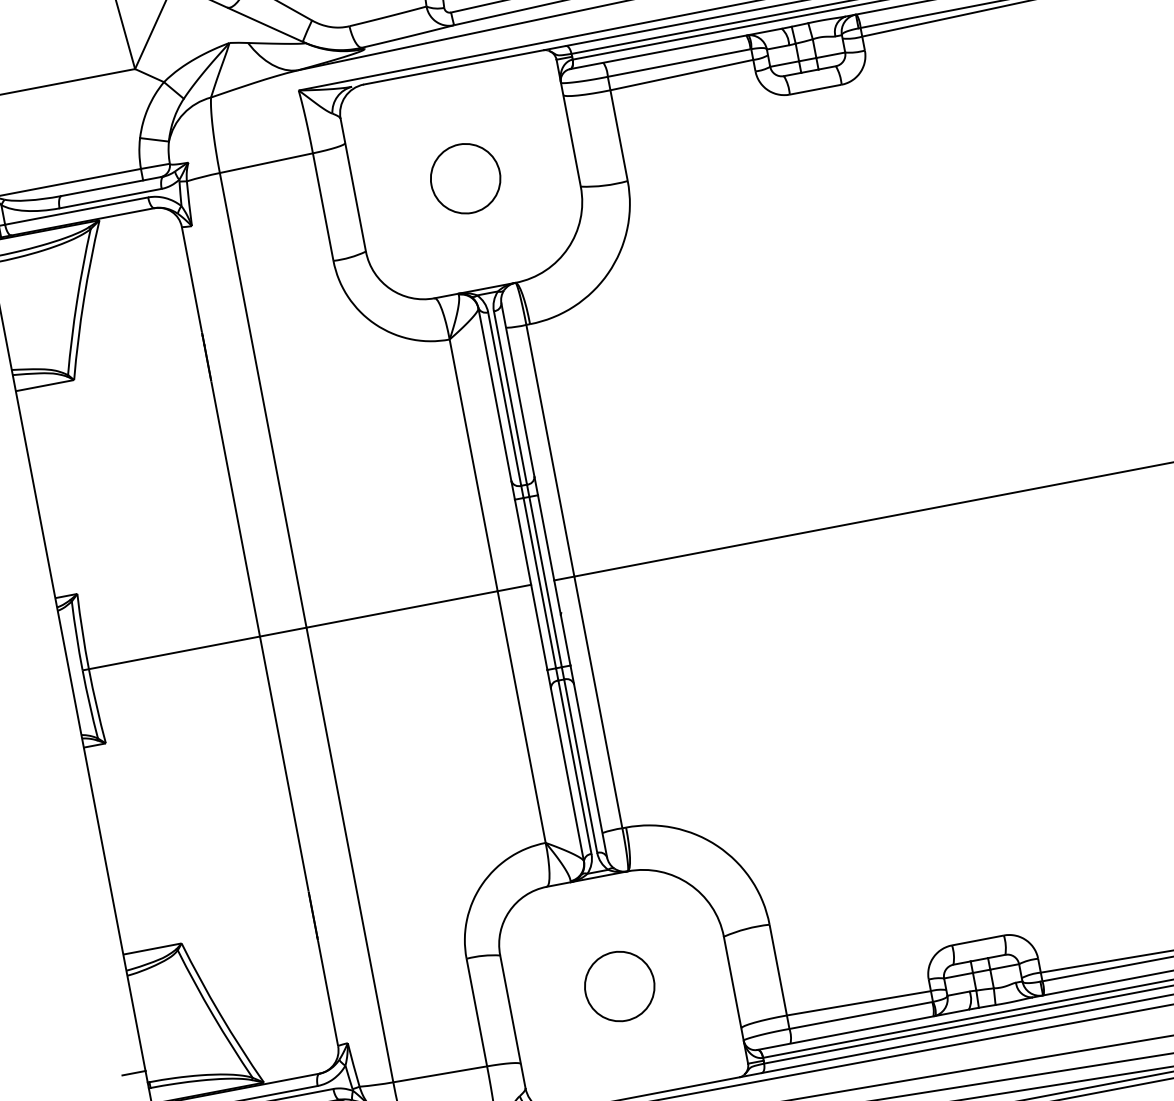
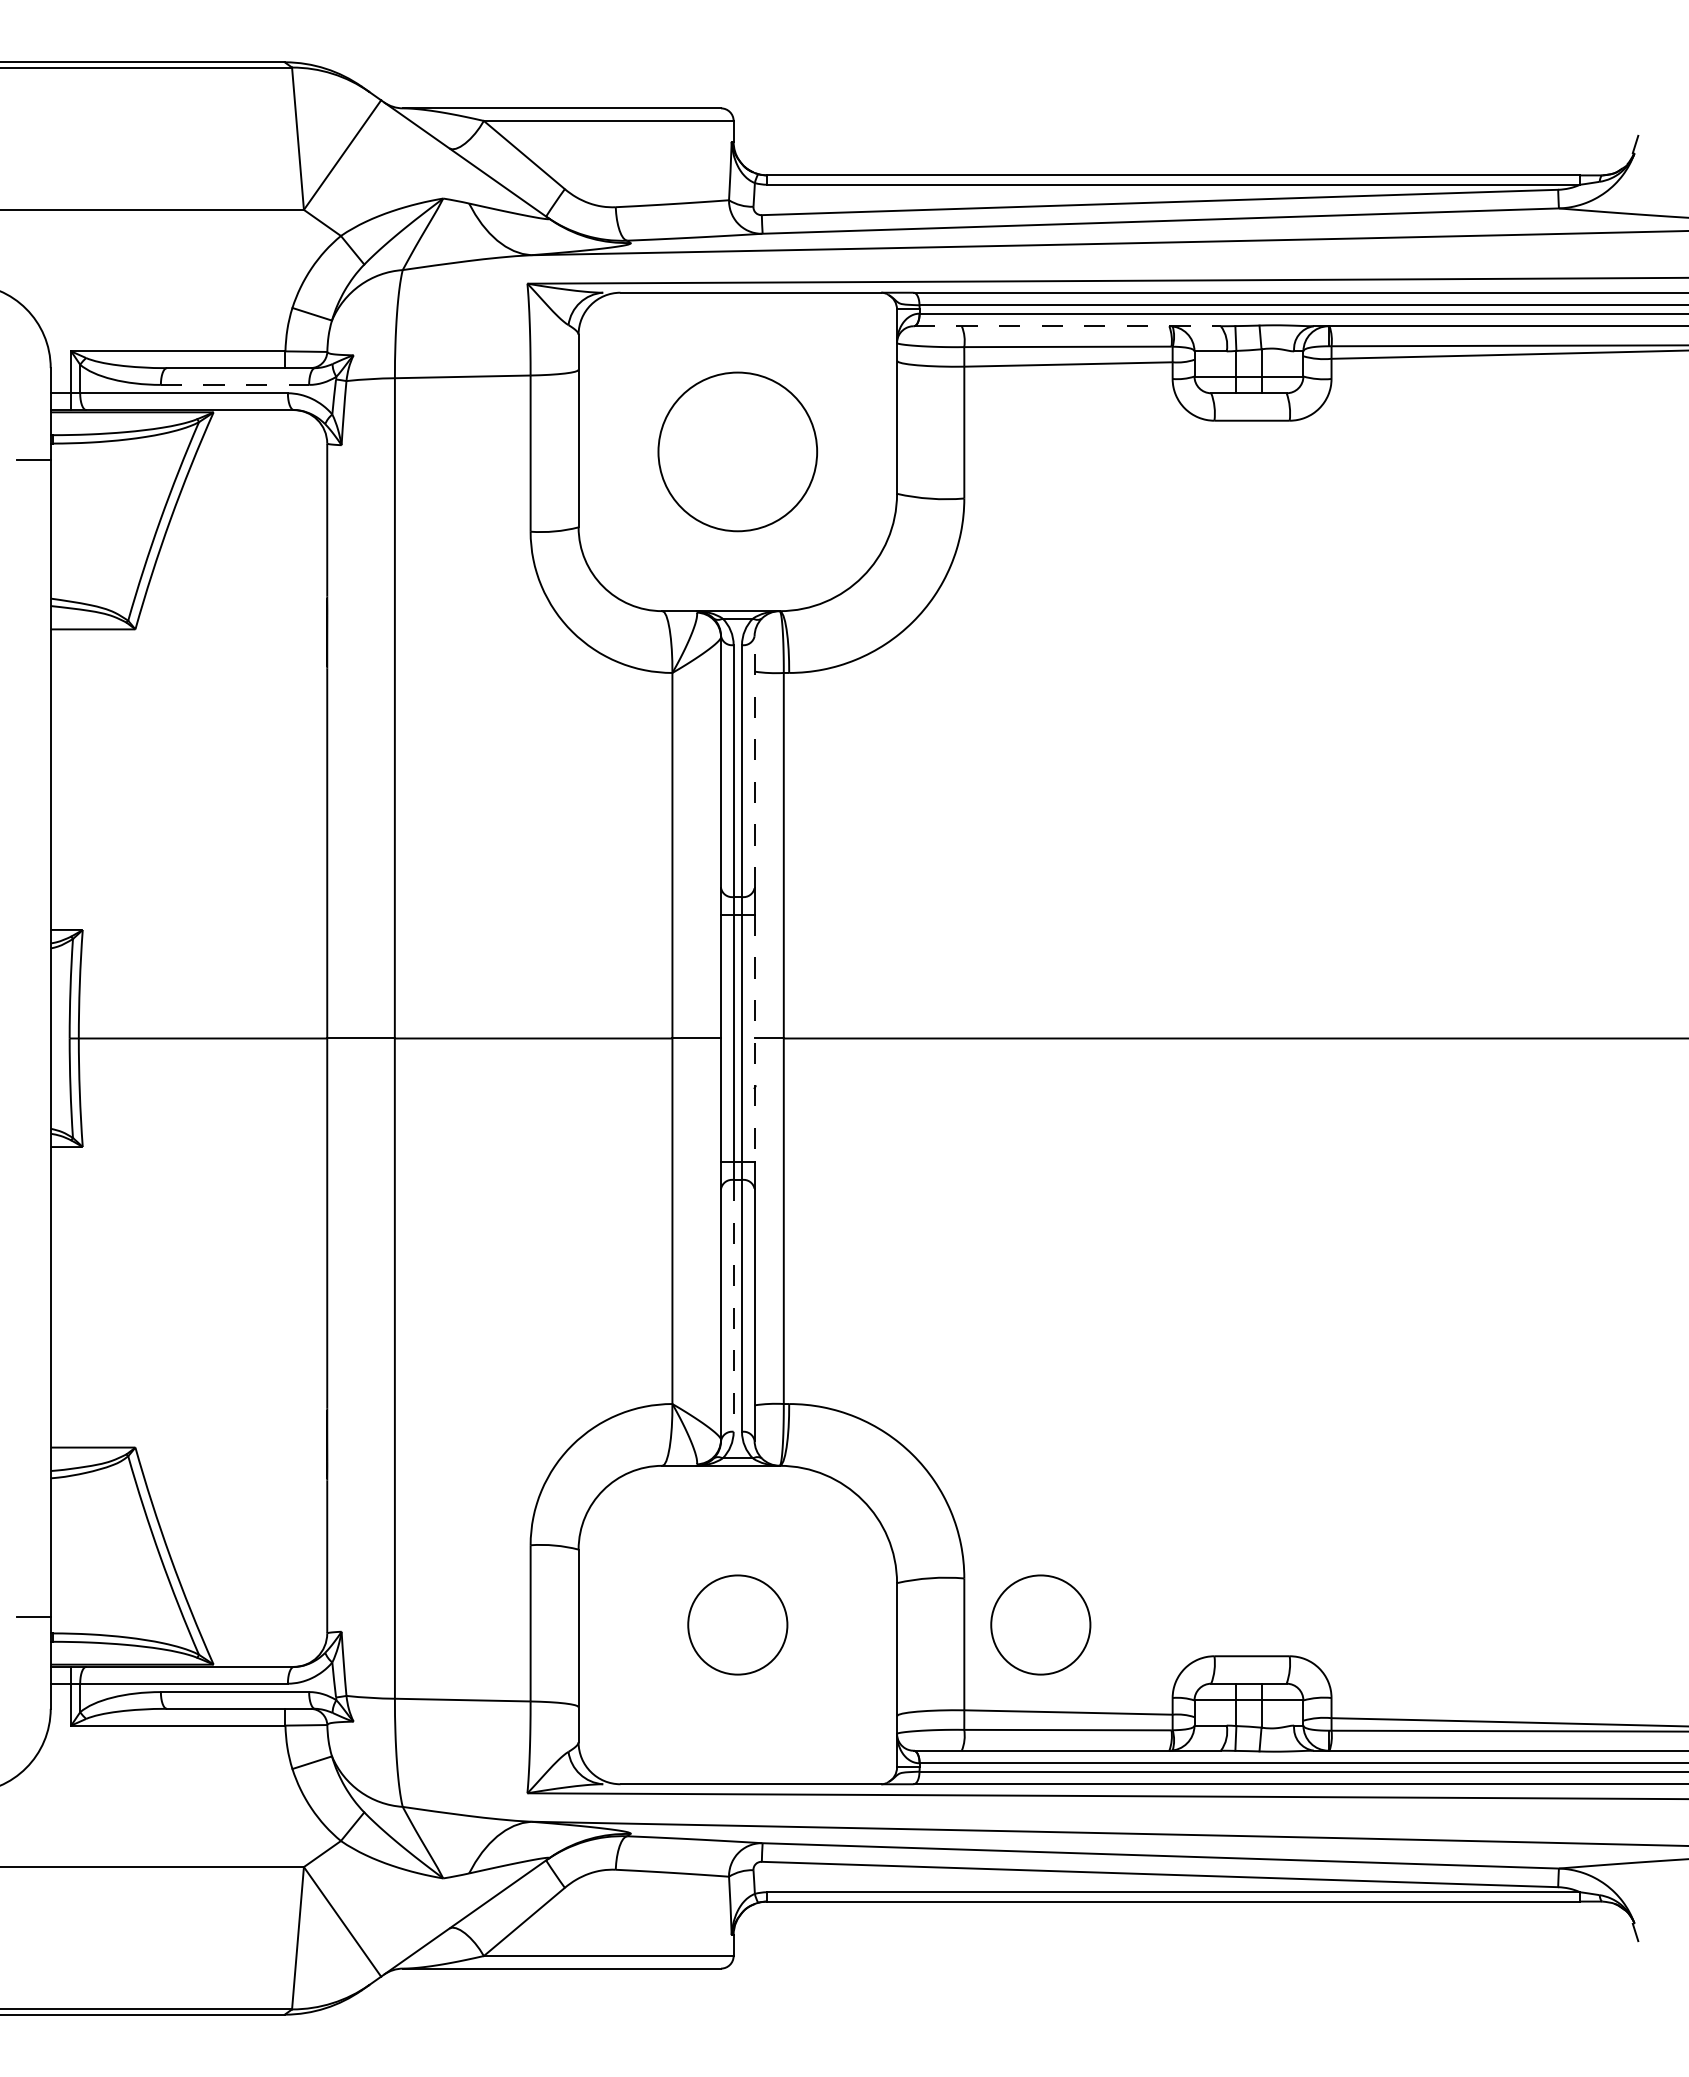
line: (676, 49) -> (1067, 326), solid -> dashed
circle: (465, 178) -> (737, 451), size x1.6
line: (110, 198) -> (235, 384), solid -> dashed
line: (517, 390) -> (754, 762), solid -> dashed
line: (554, 580) -> (754, 1038), solid -> dashed
line: (574, 767) -> (733, 1305), solid -> dashed
circle: (828, 946) -> (1040, 1624), added

